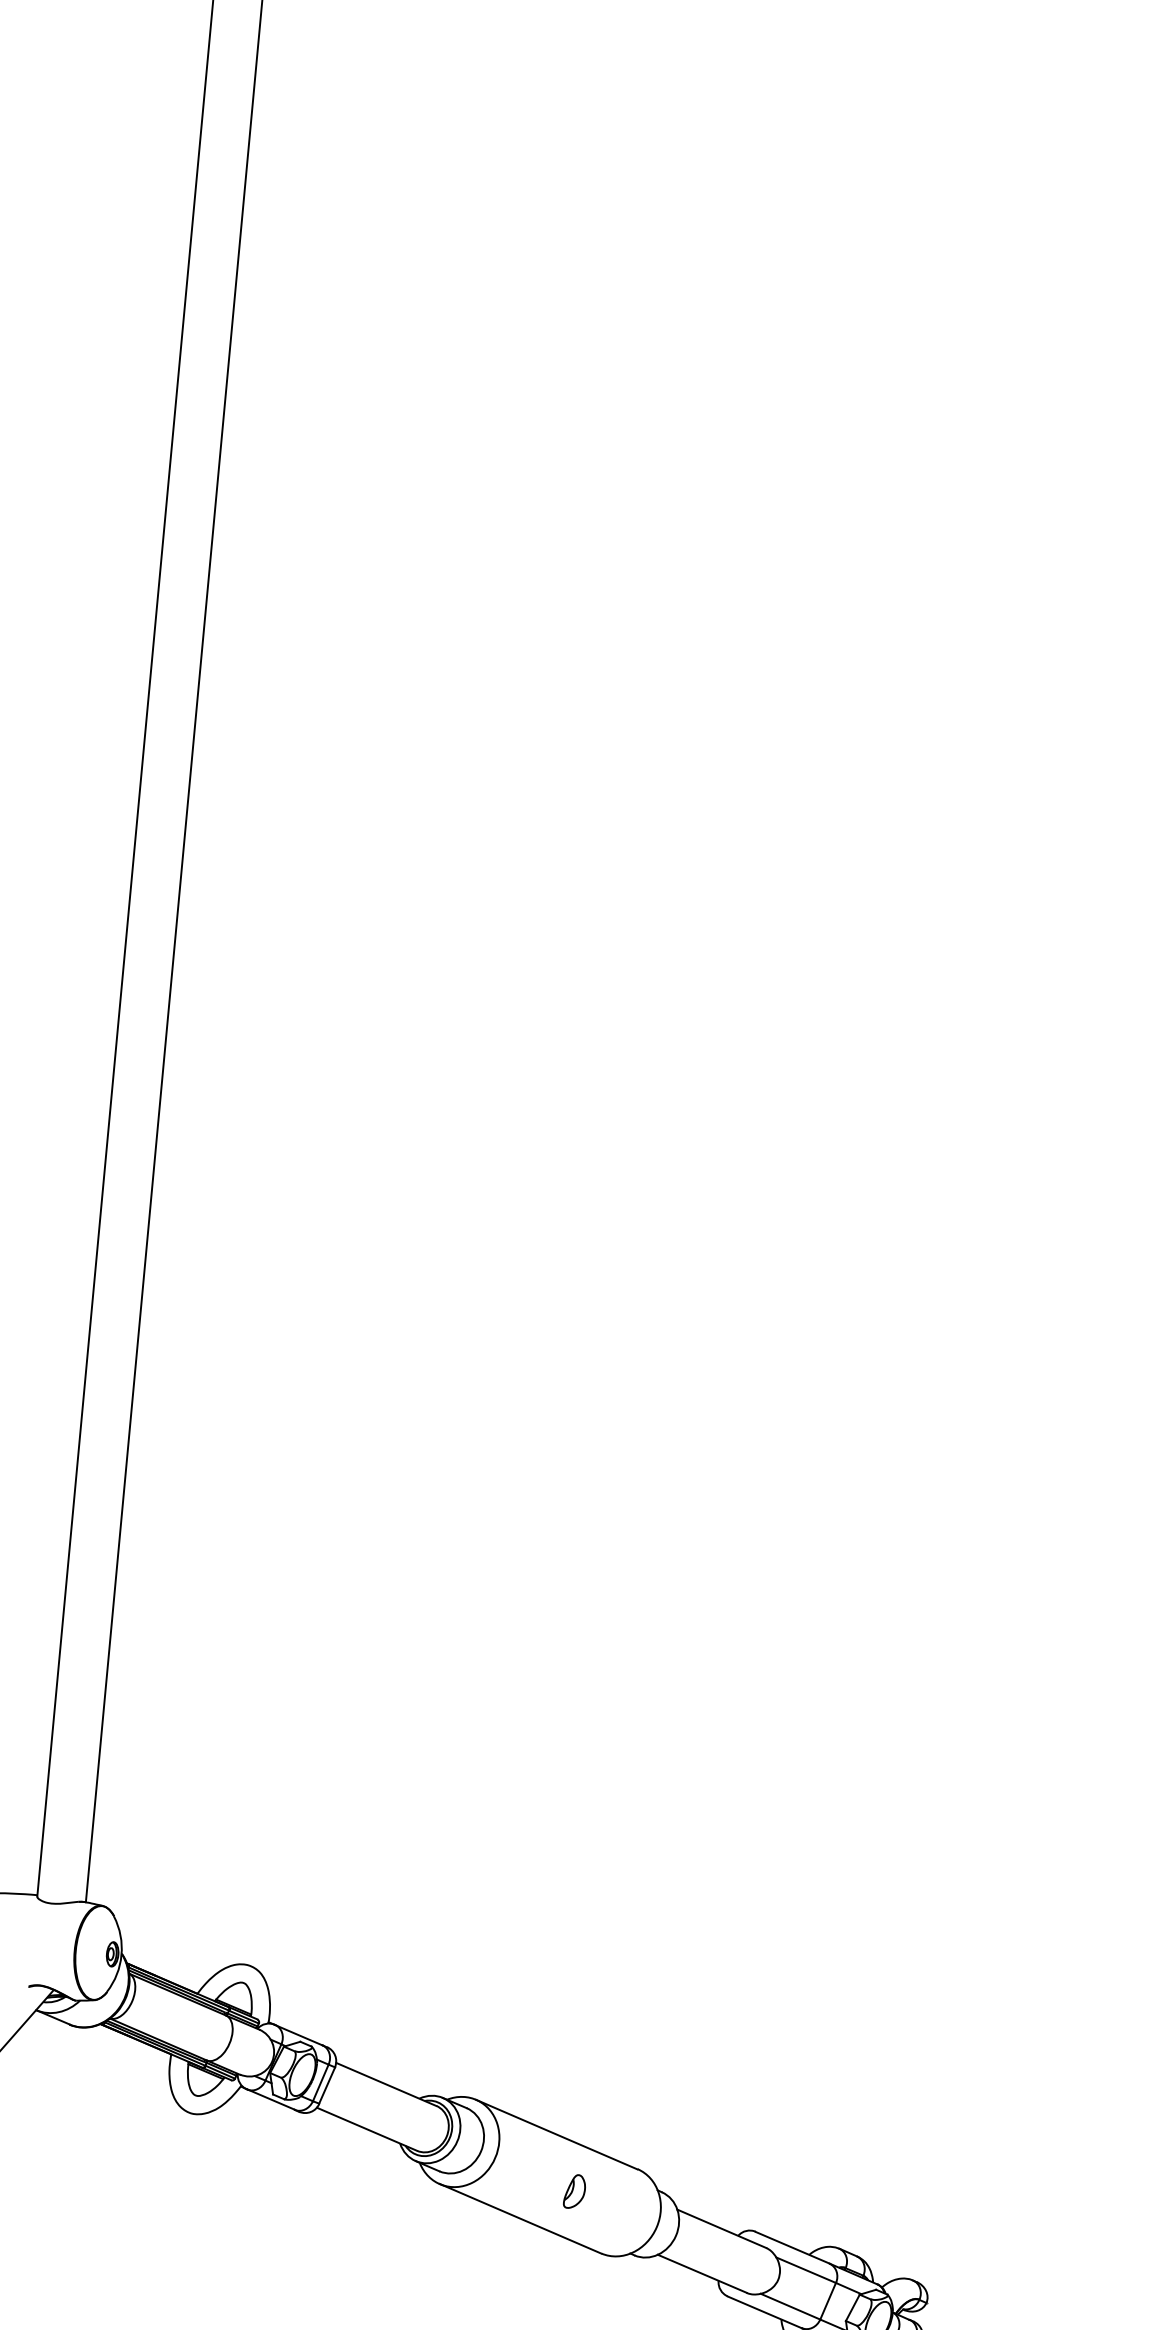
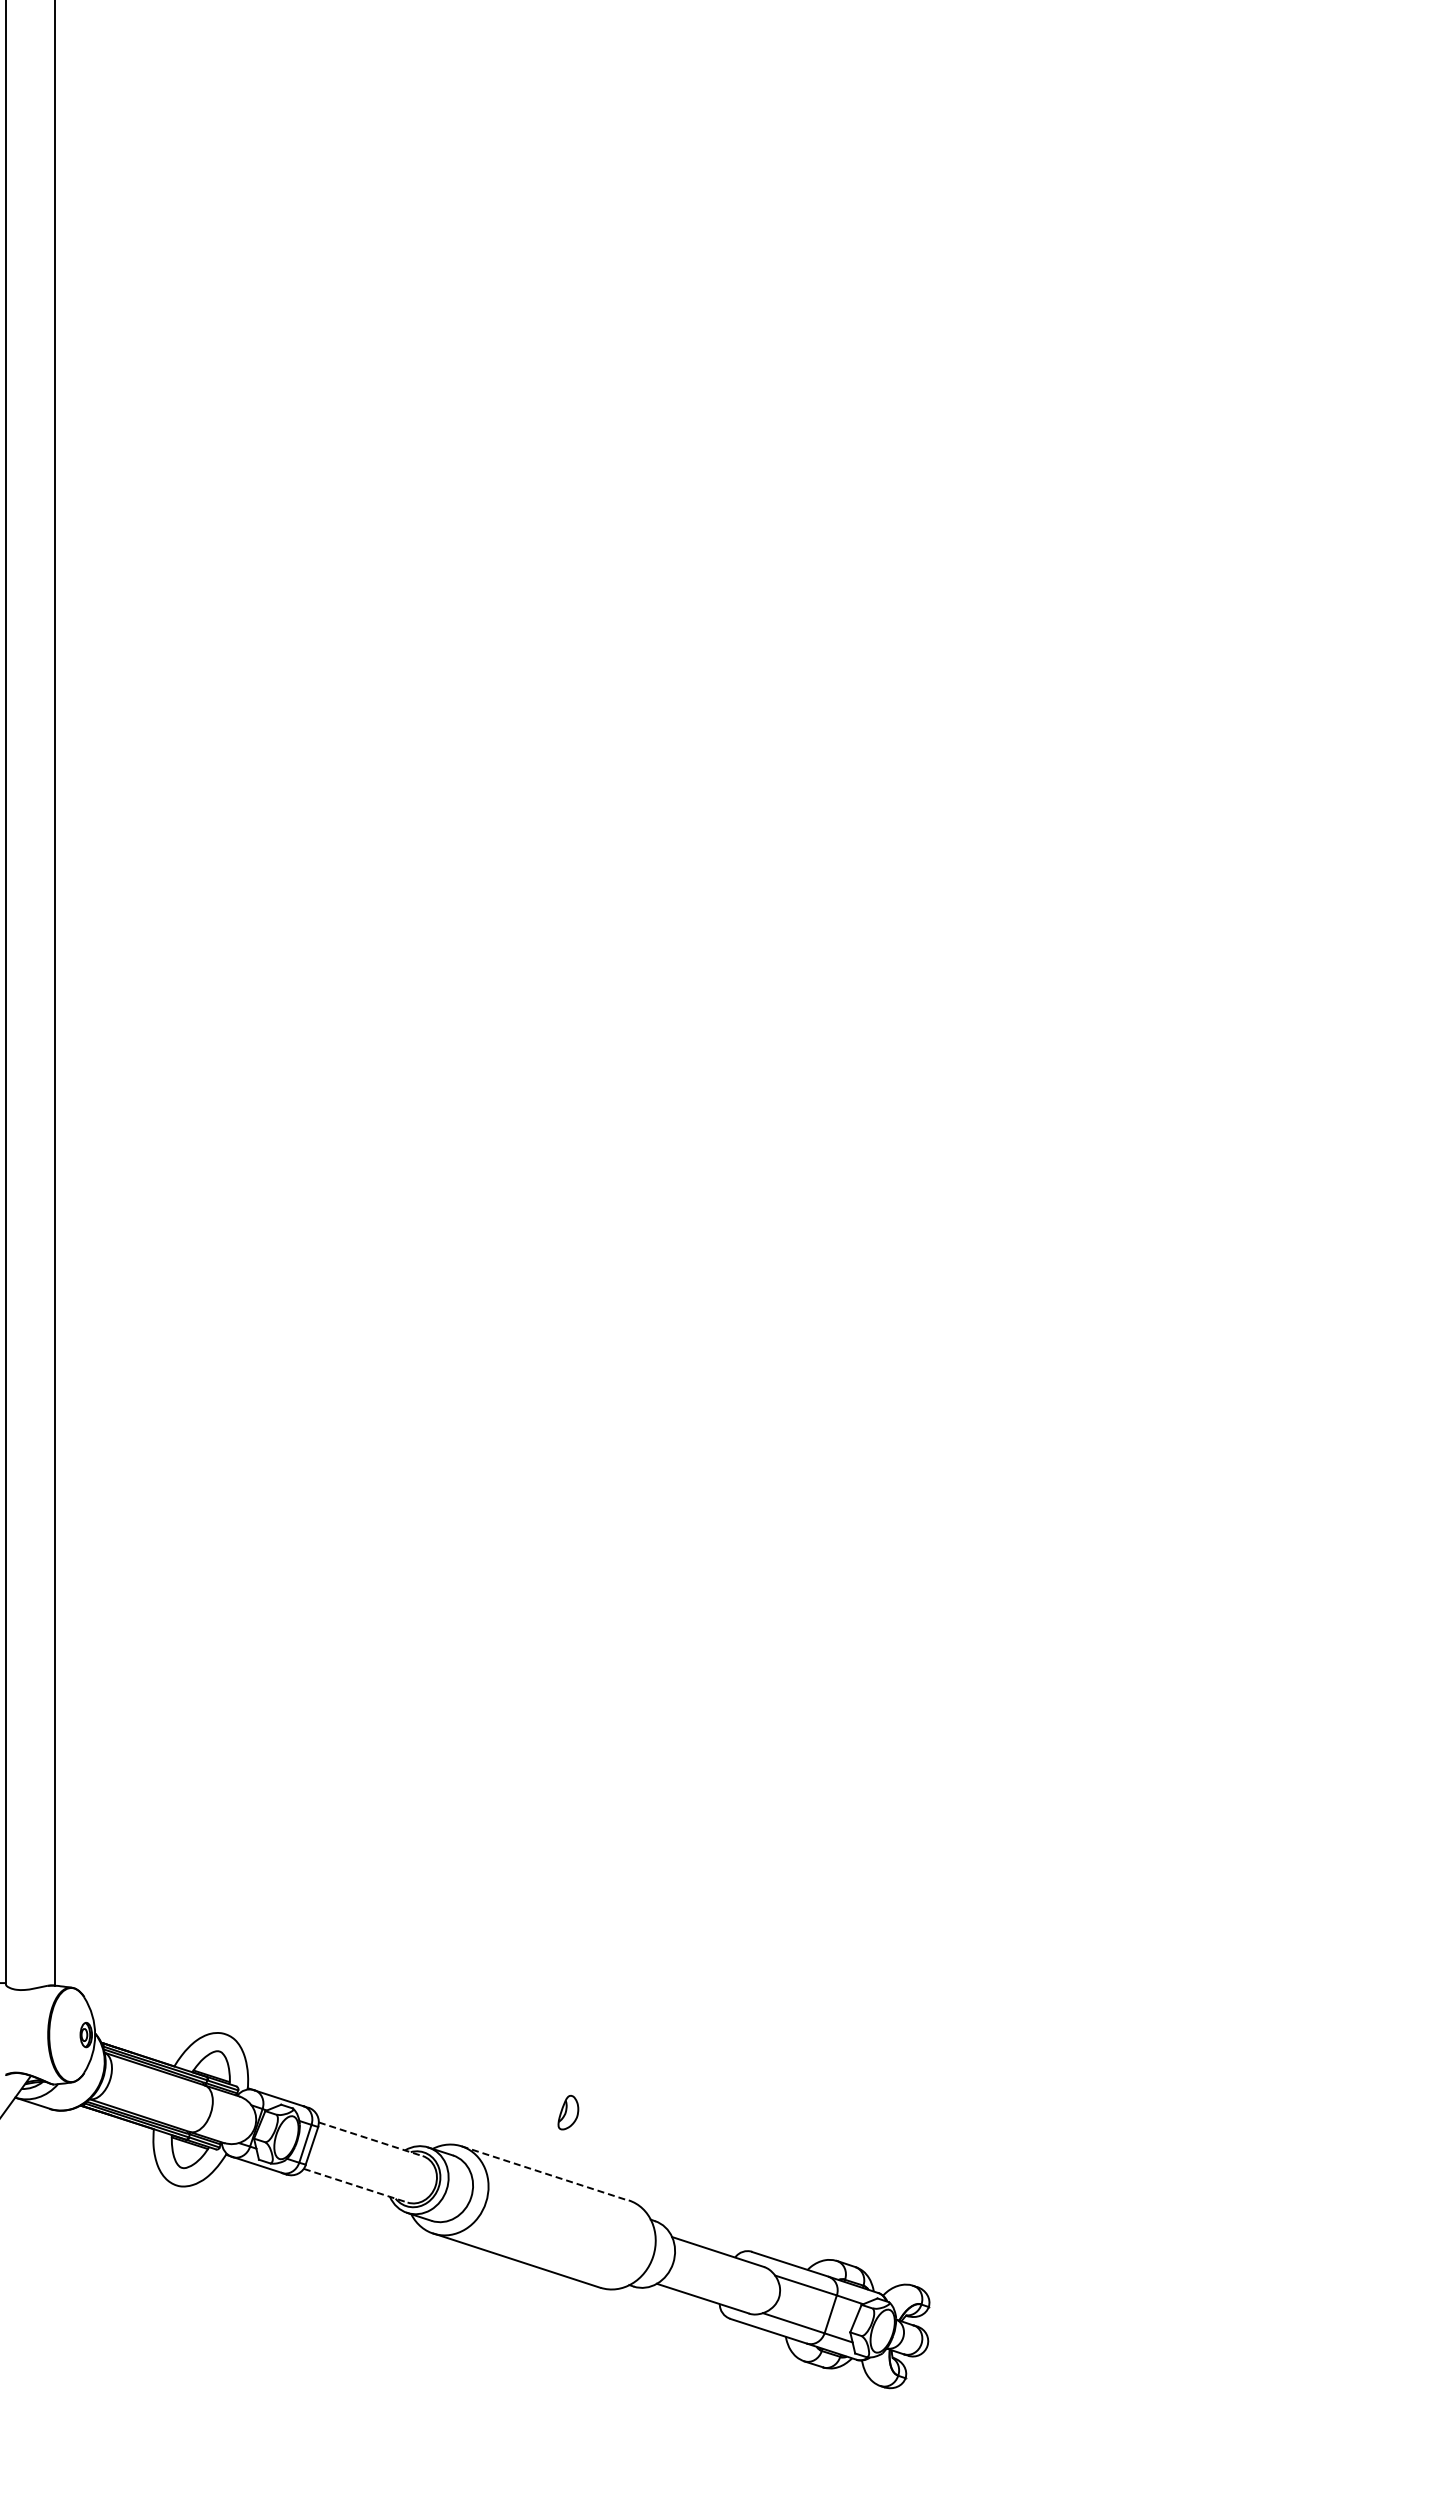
line: (387, 2084) -> (371, 2139), solid -> dashed
line: (367, 2129) -> (356, 2185), solid -> dashed
line: (557, 2134) -> (545, 2173), solid -> dashed
part: (574, 2191) -> (568, 2112), moved

